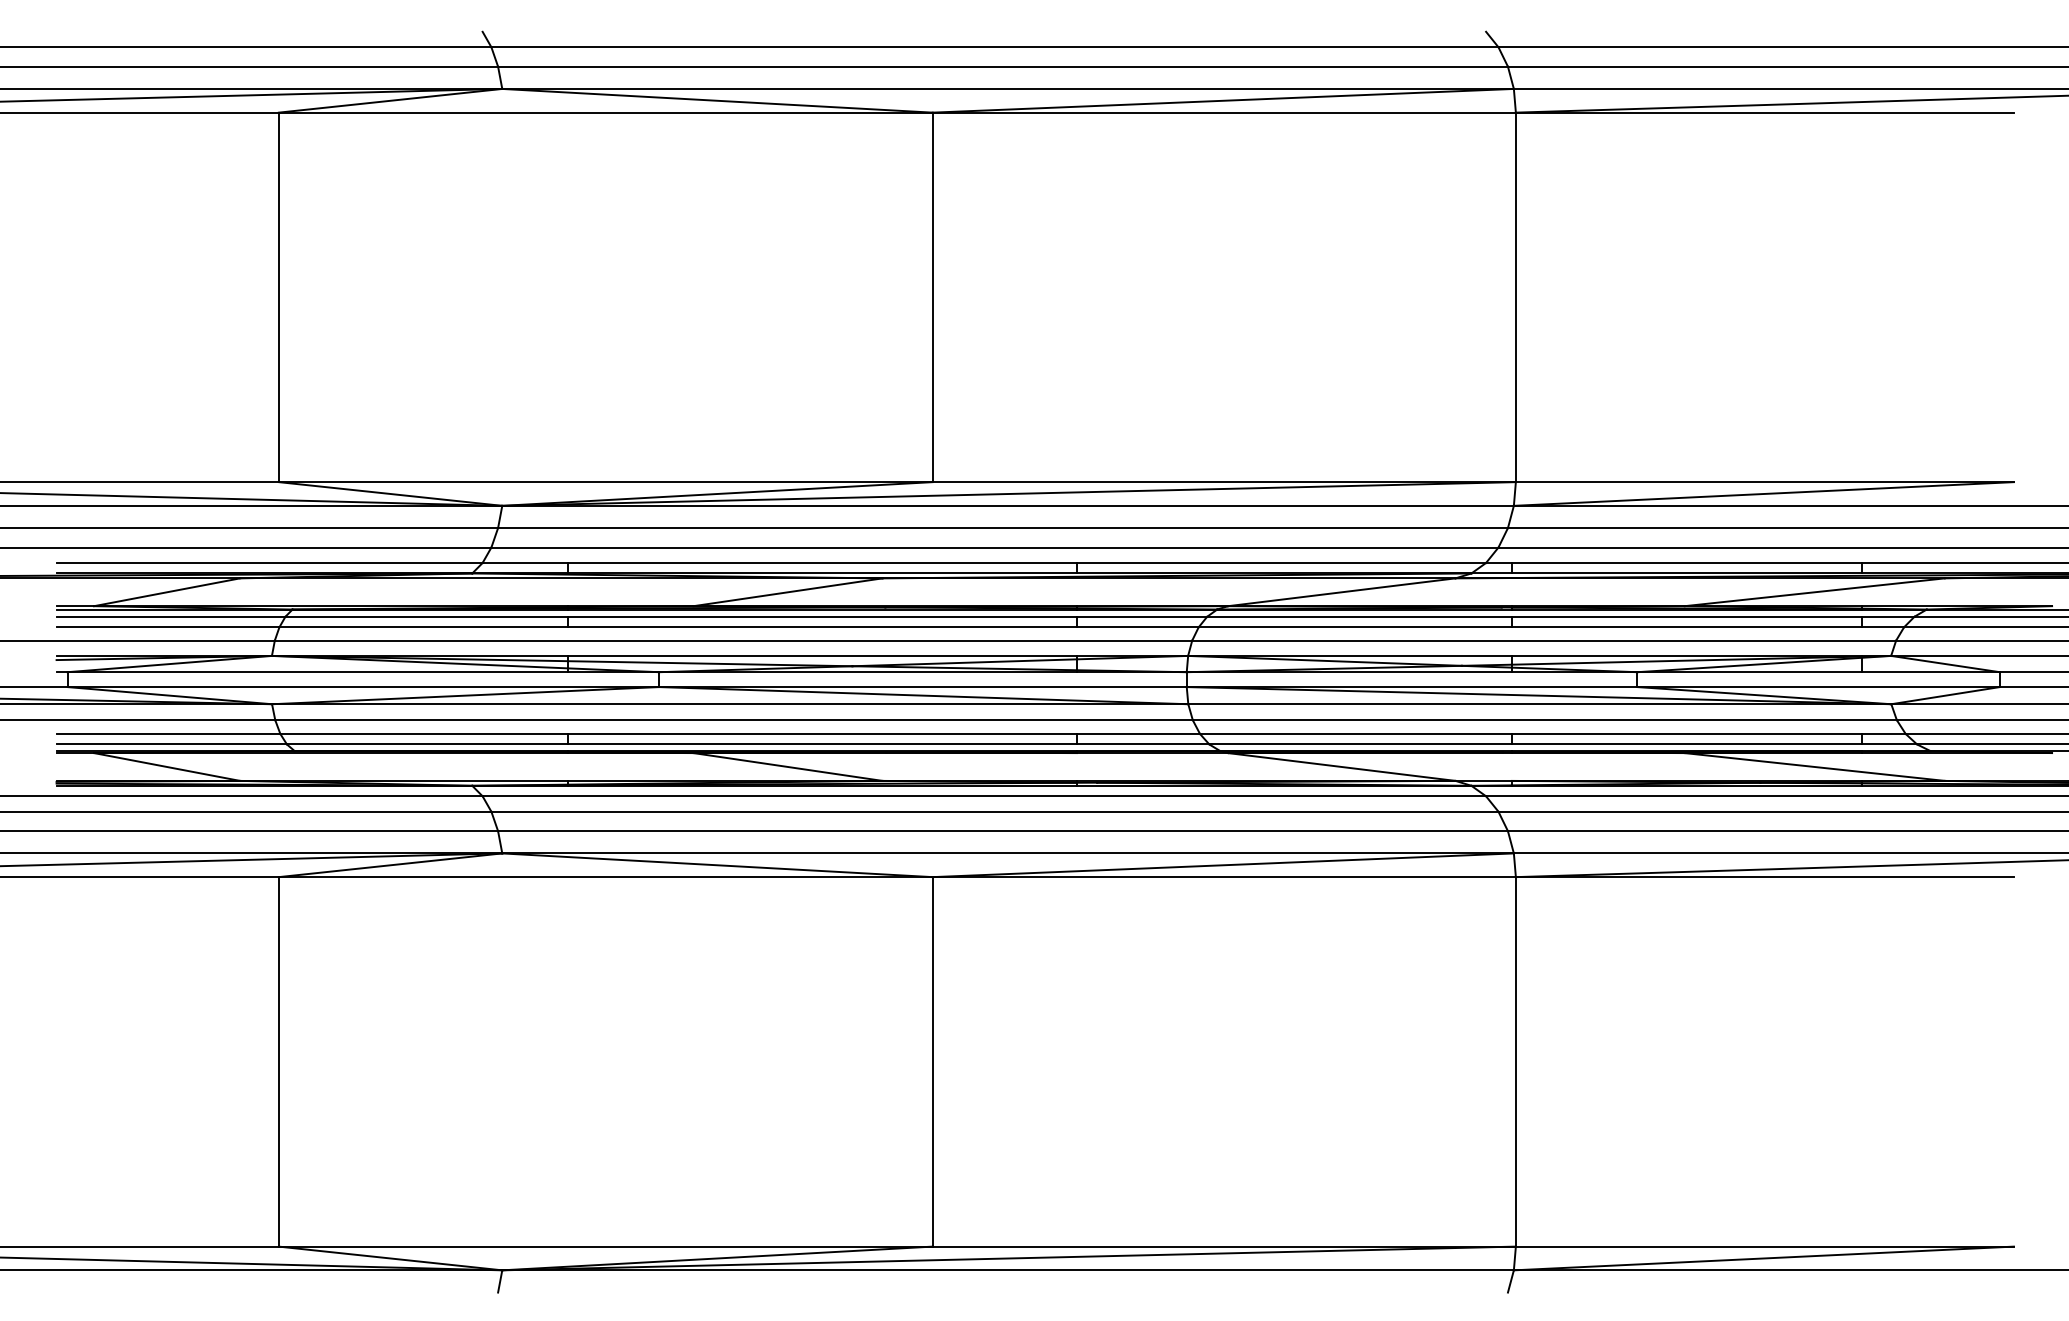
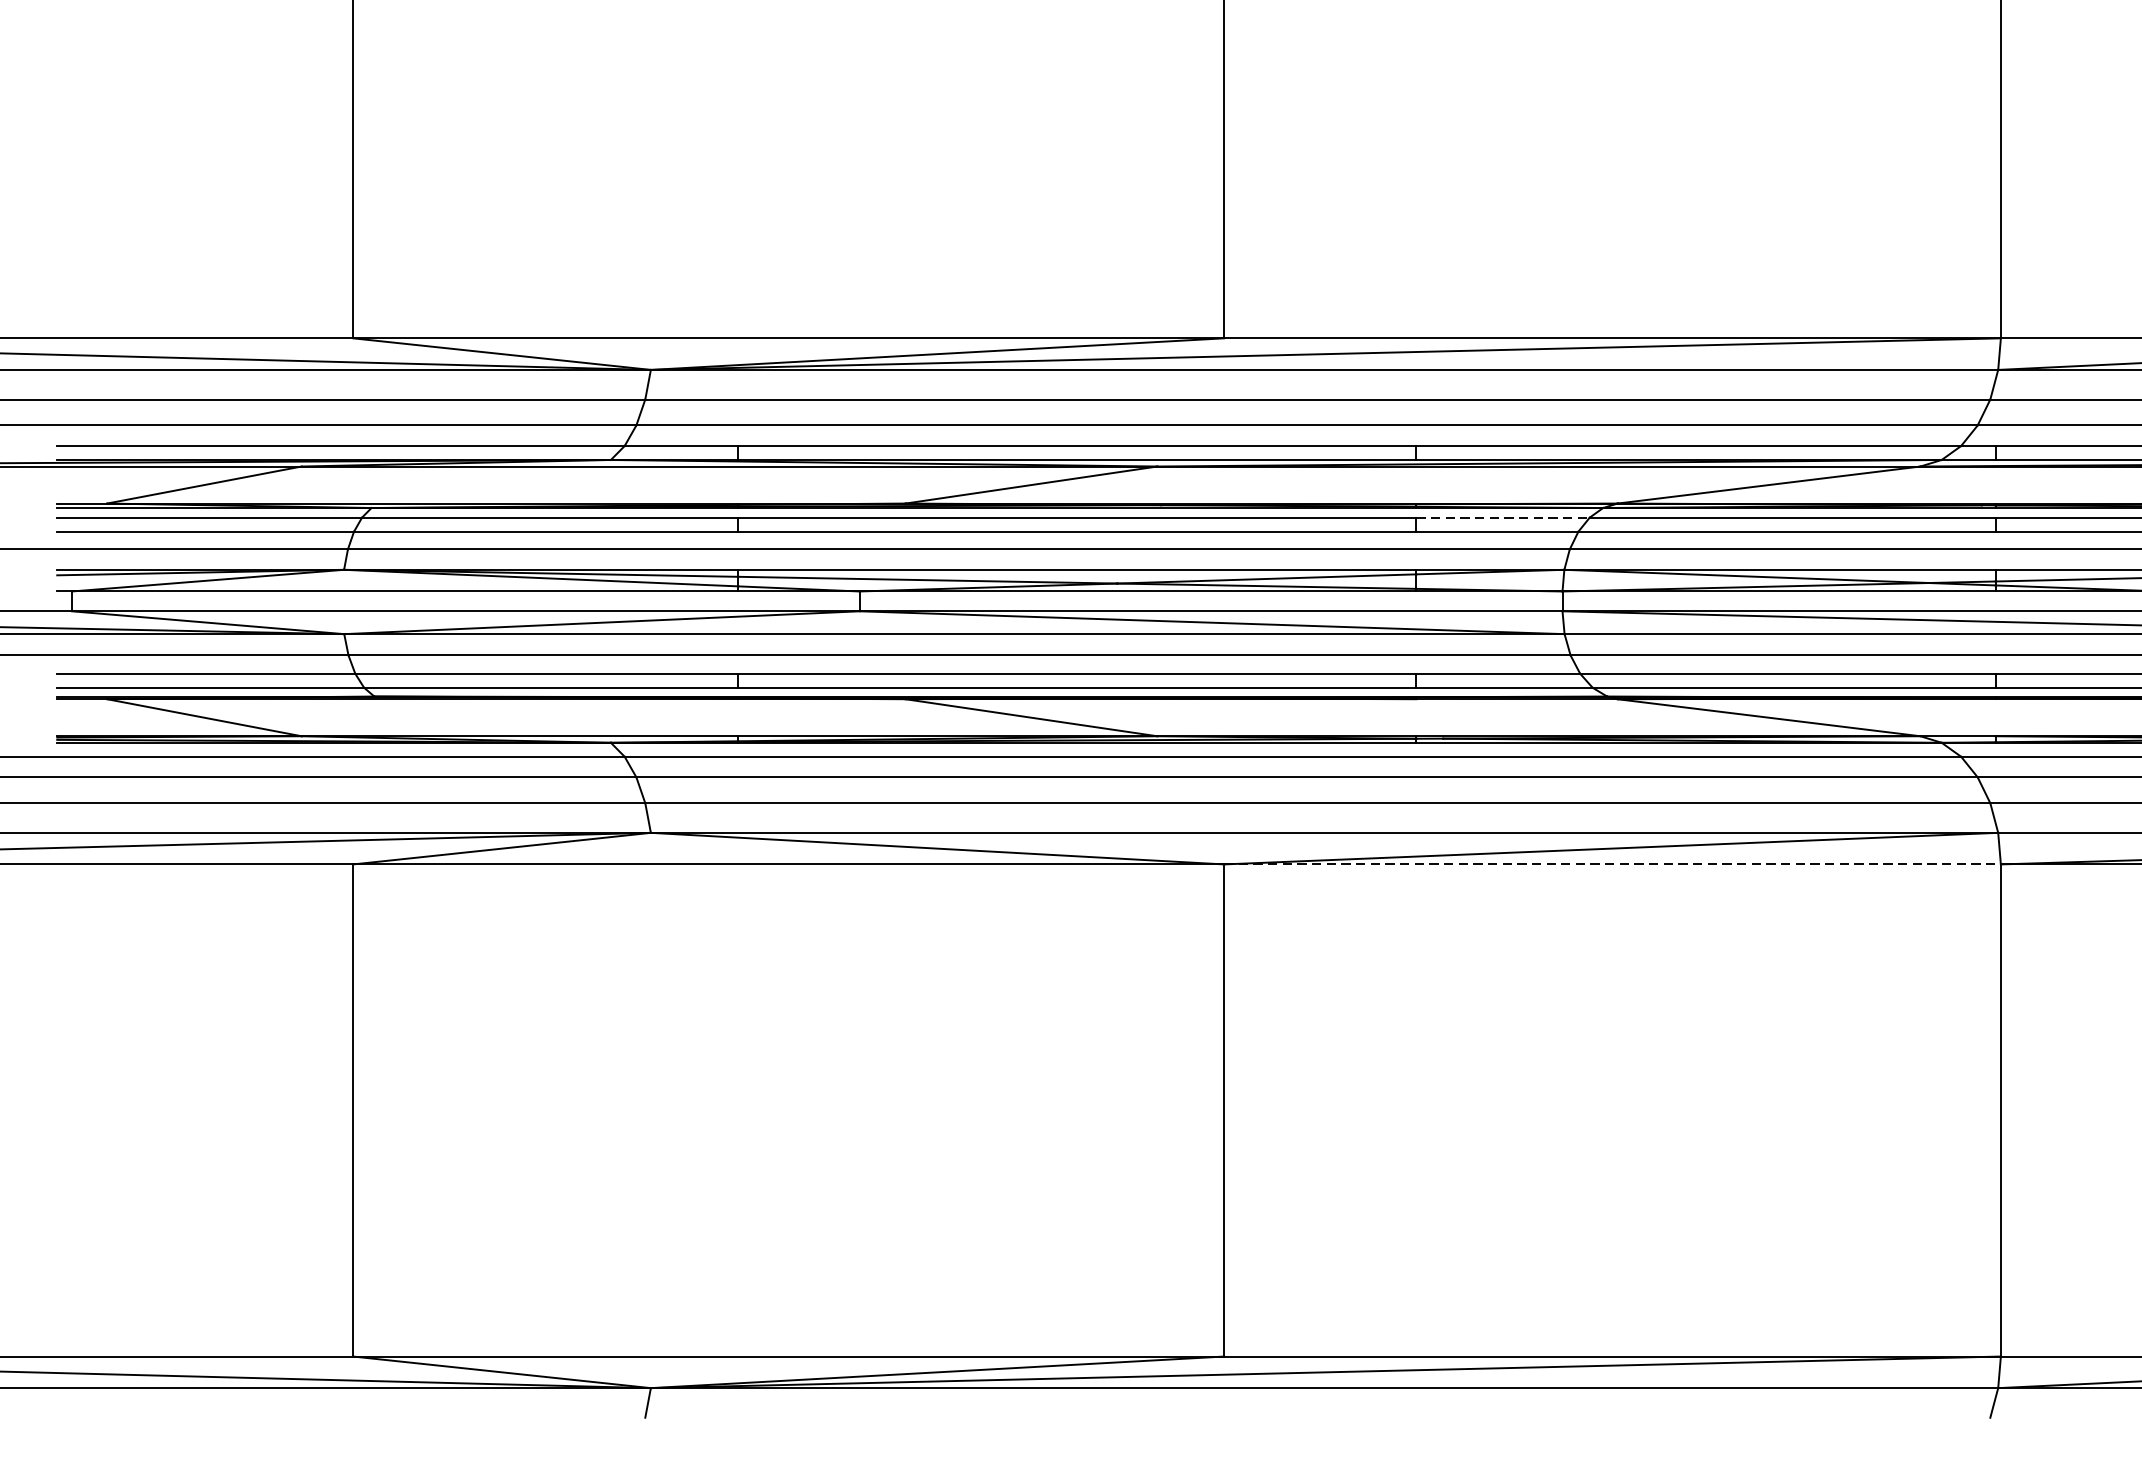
line: (1142, 616) -> (1503, 517), solid -> dashed
line: (1224, 877) -> (1612, 864), solid -> dashed

